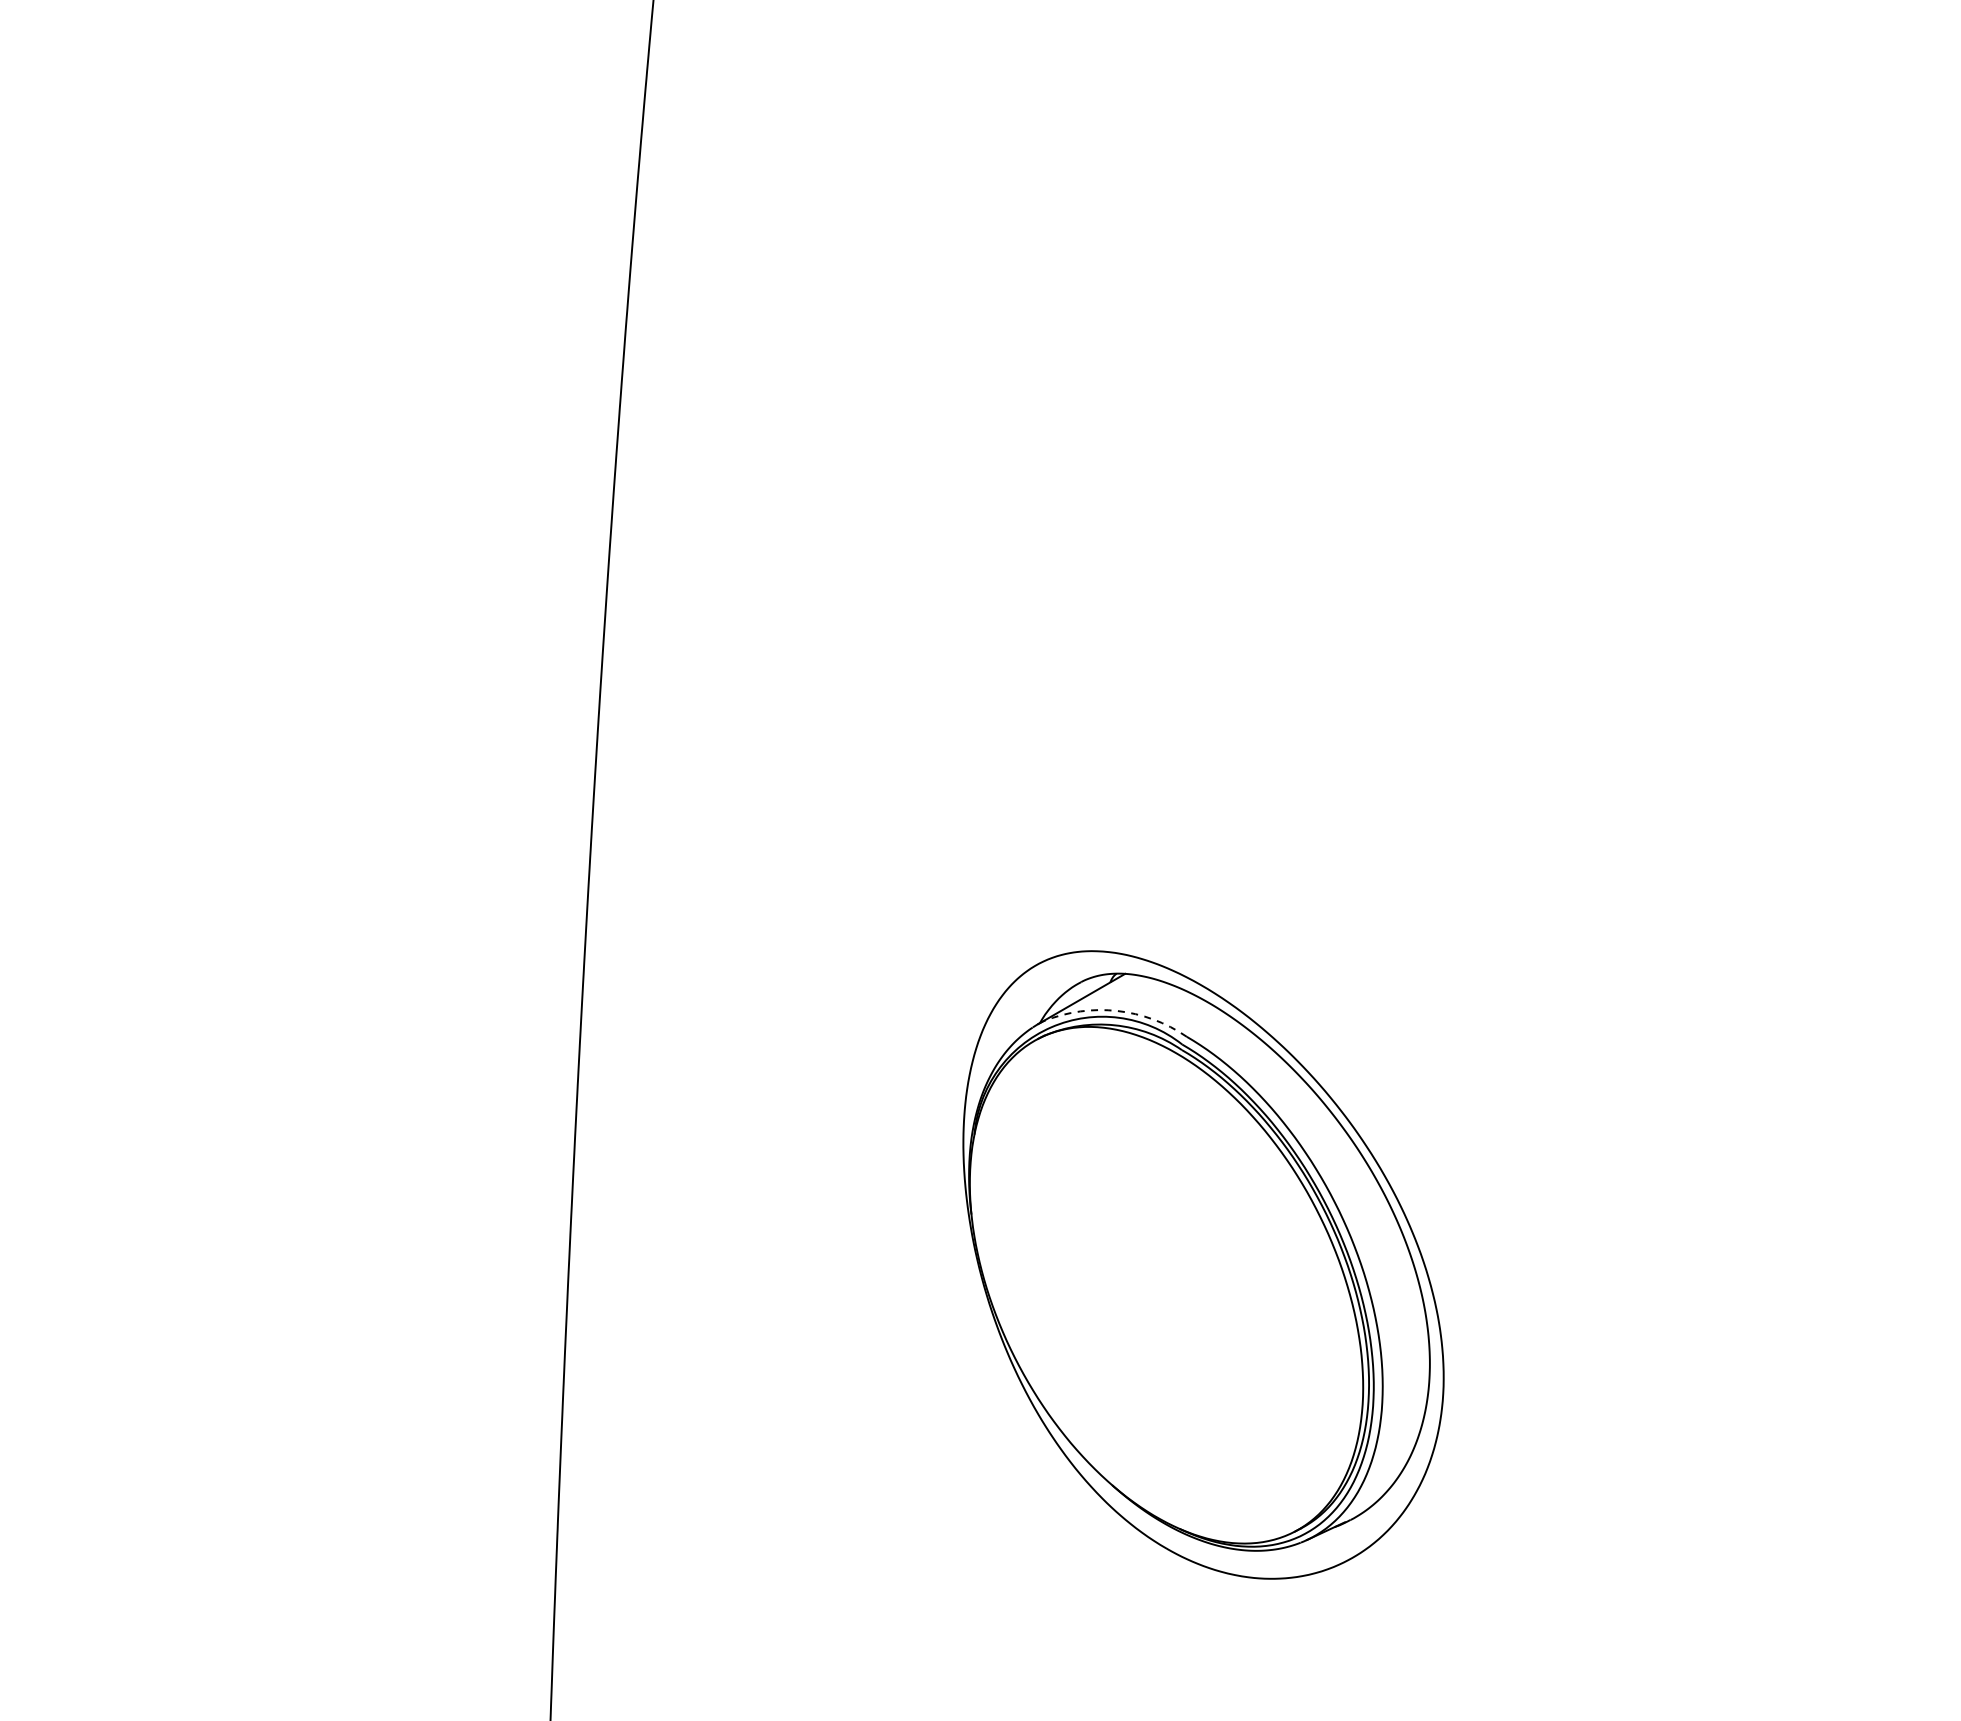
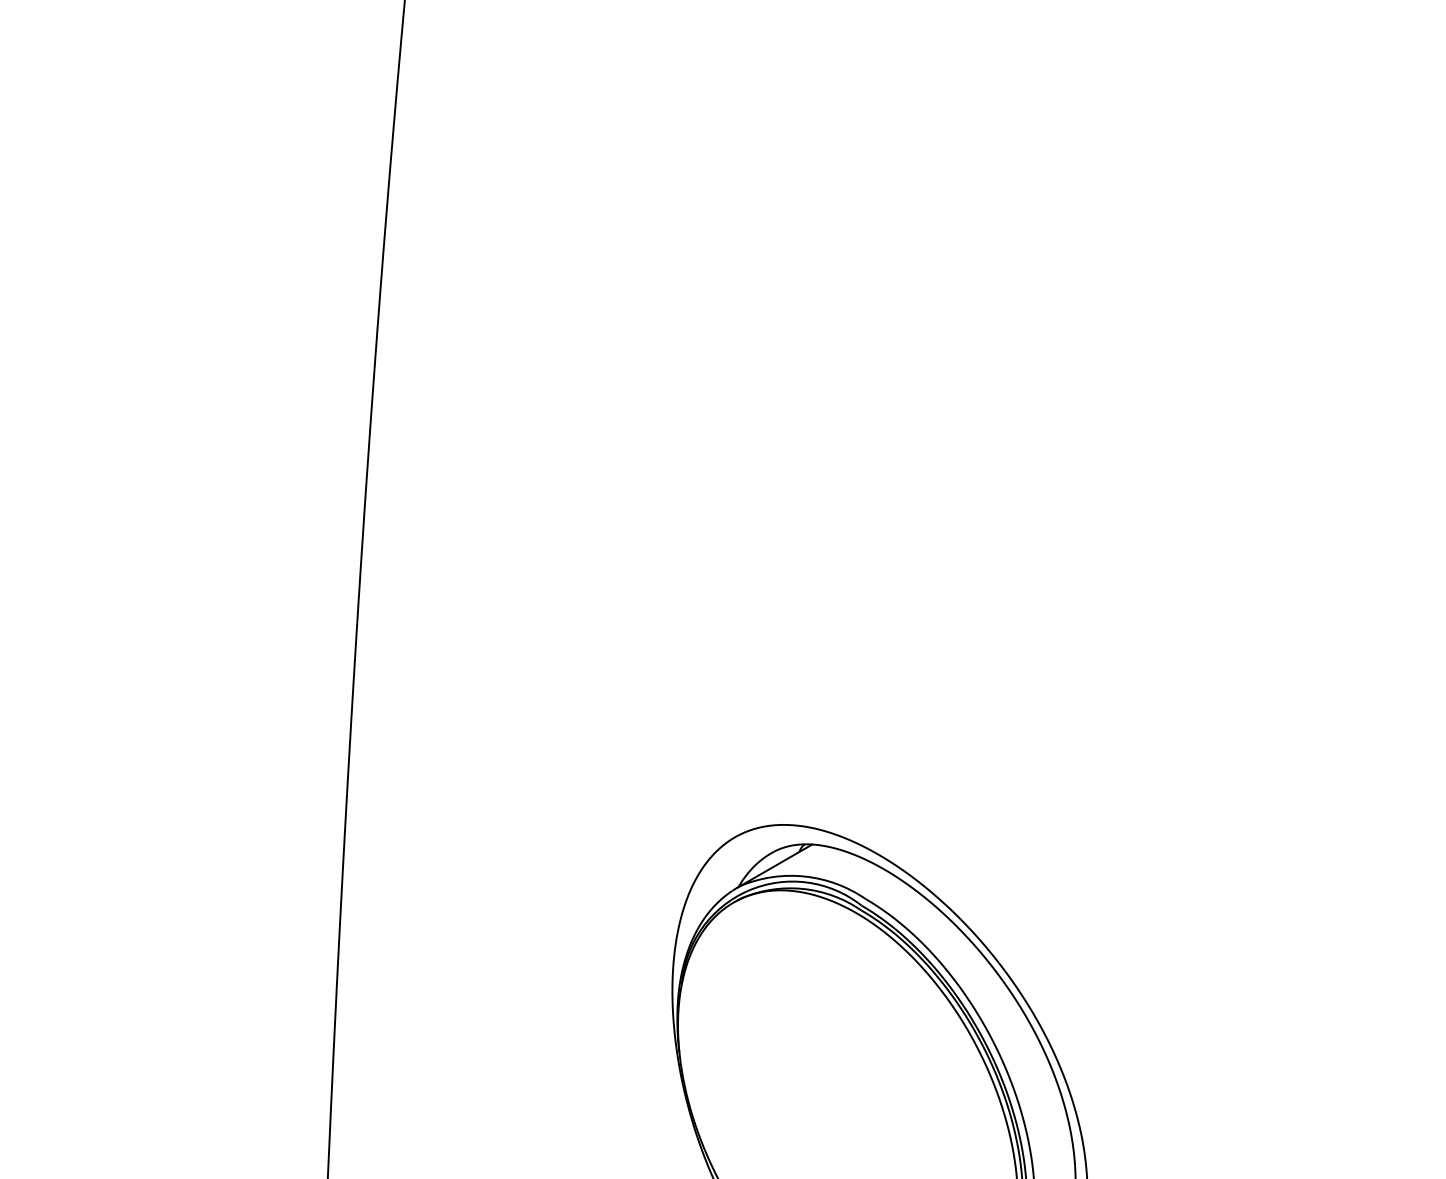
arc: (1117, 1010) -> (805, 876), dashed -> solid

